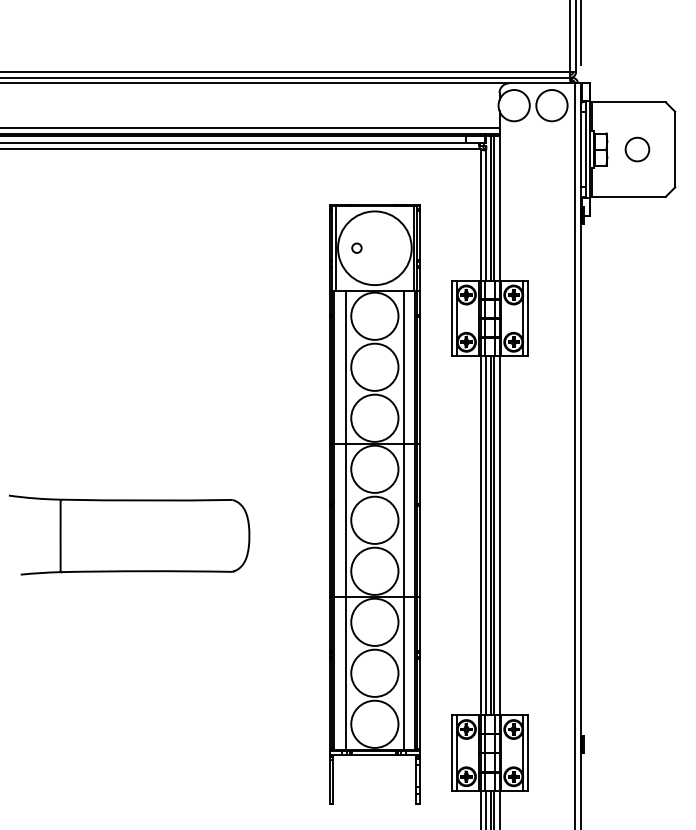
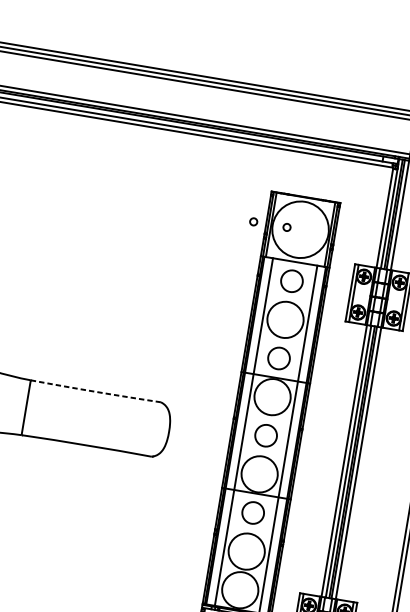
circle: (312, 247) -> (253, 221), added
circle: (374, 315) -> (291, 280), size x0.6
circle: (374, 417) -> (278, 357), size x0.6
arc: (146, 500) -> (95, 391), solid -> dashed
circle: (374, 519) -> (265, 435), size x0.6
circle: (374, 621) -> (253, 512), size x0.6

